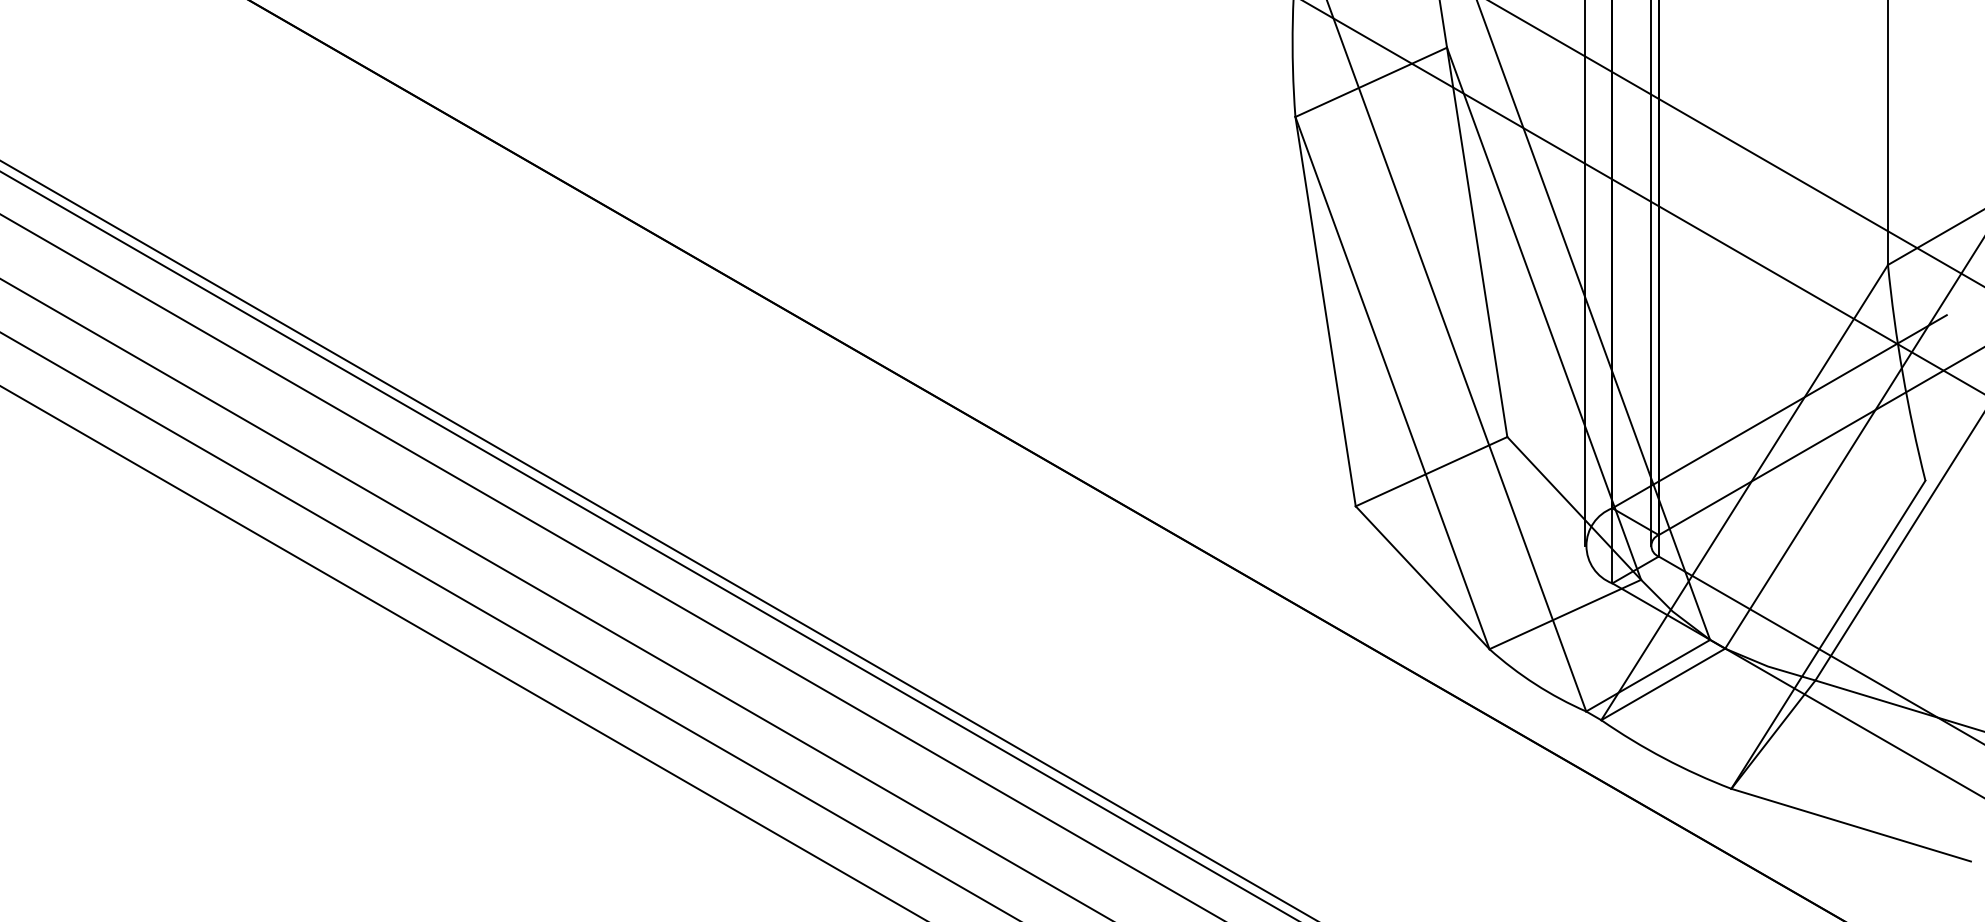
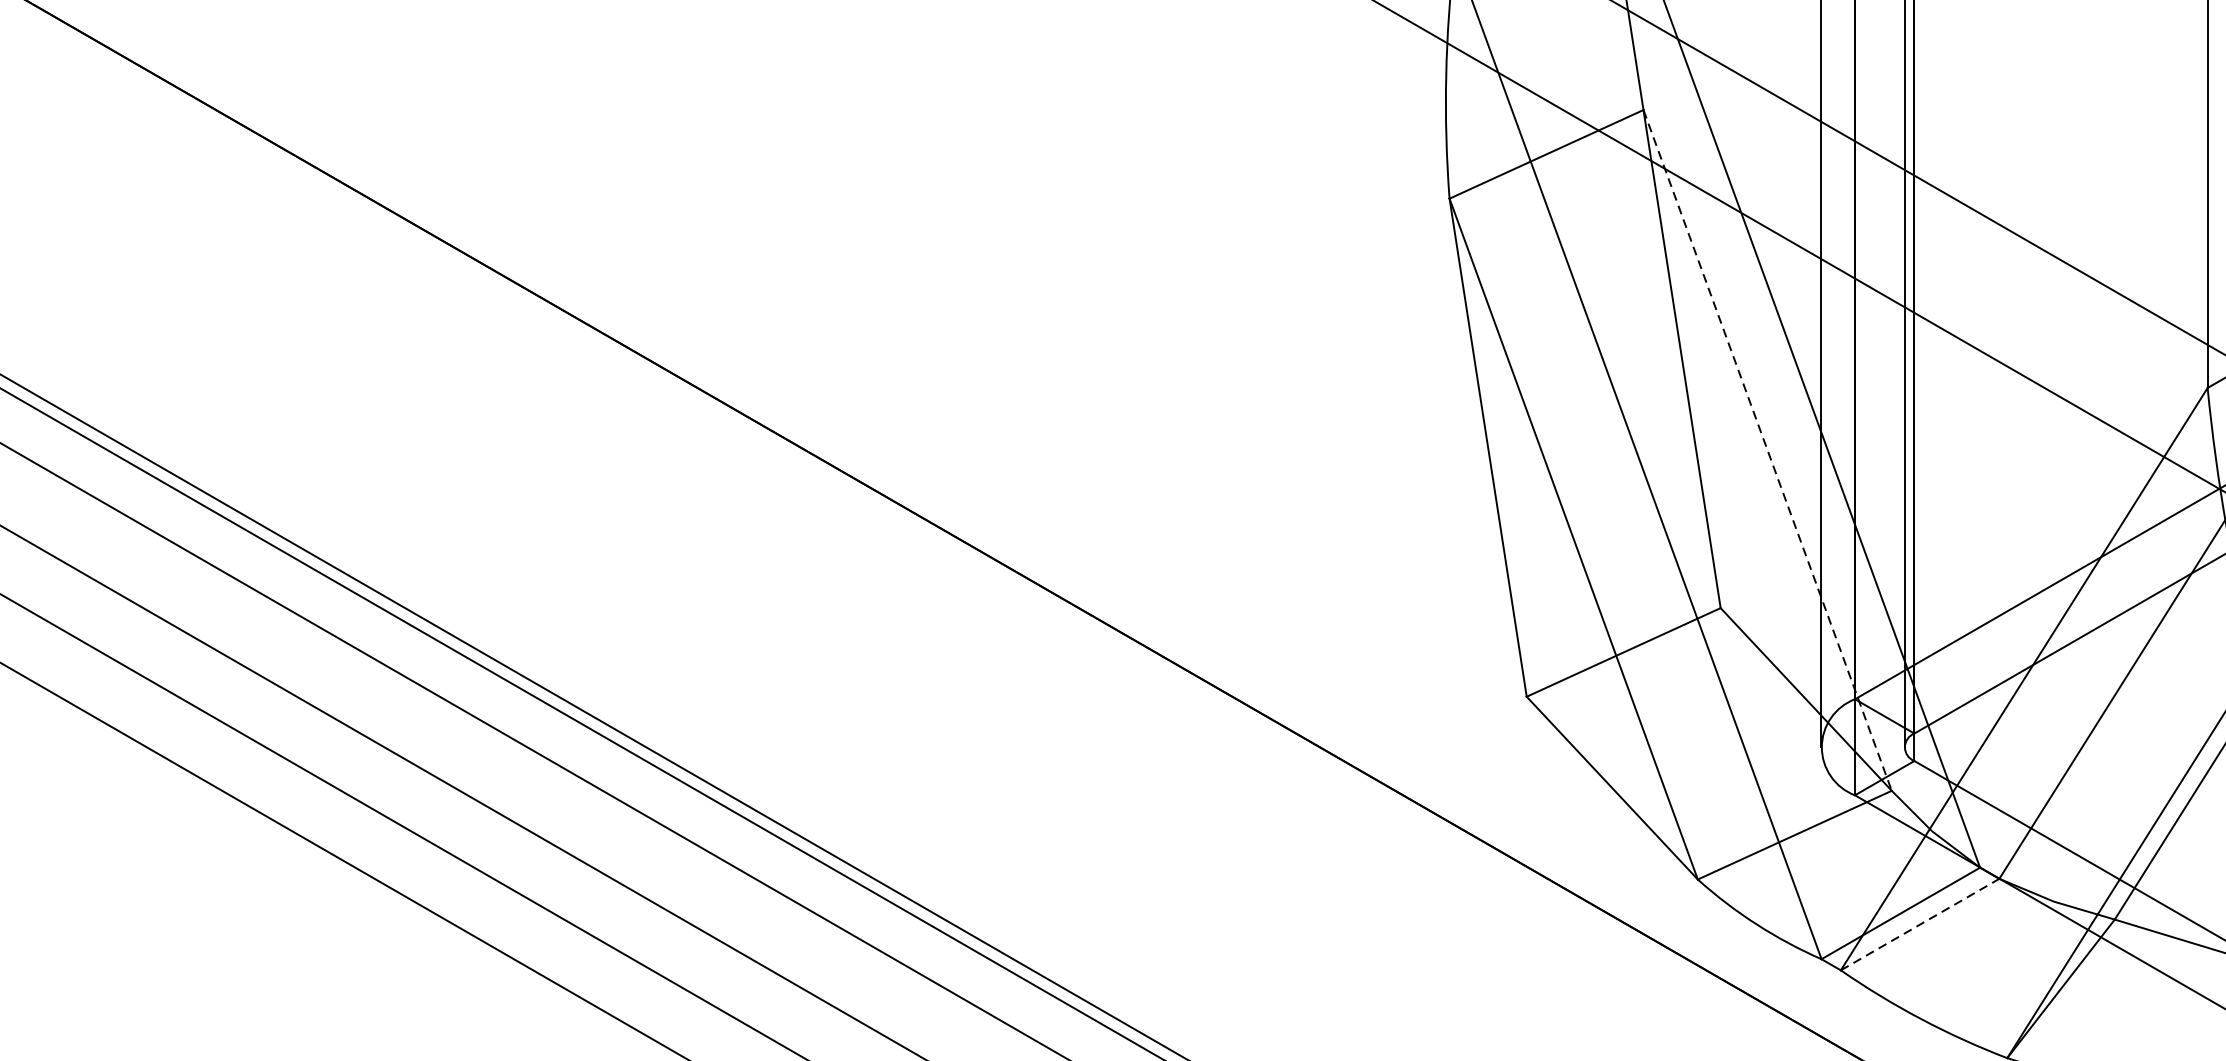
line: (1544, 314) -> (1768, 451), solid -> dashed
line: (1663, 684) -> (1920, 924), solid -> dashed

